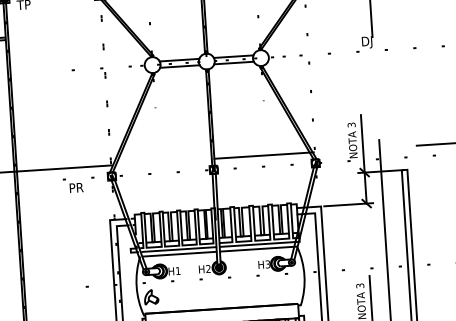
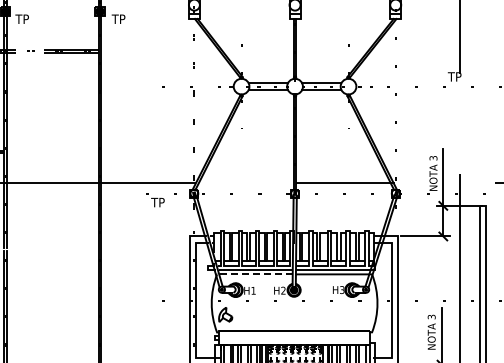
text: (367, 42) -> (454, 78), DJ -> TP
text: (76, 187) -> (158, 202), PR -> TP
line: (180, 254) -> (256, 274), solid -> dashed

